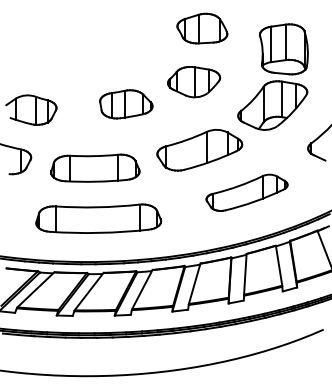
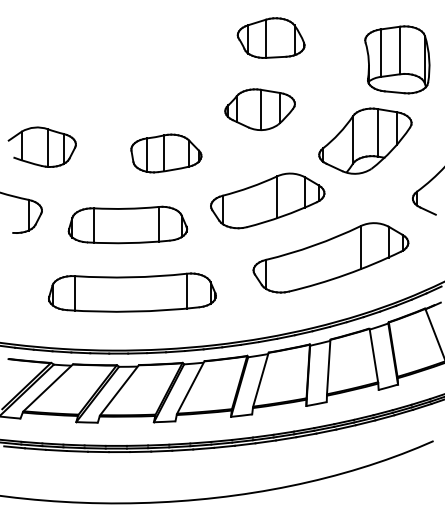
part: (284, 49) -> (397, 59), moved
part: (126, 104) -> (166, 153), moved
part: (246, 192) -> (330, 257), size x1.43

